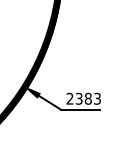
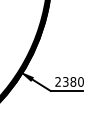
text: (96, 98) -> (80, 81), 2383 -> 2380

